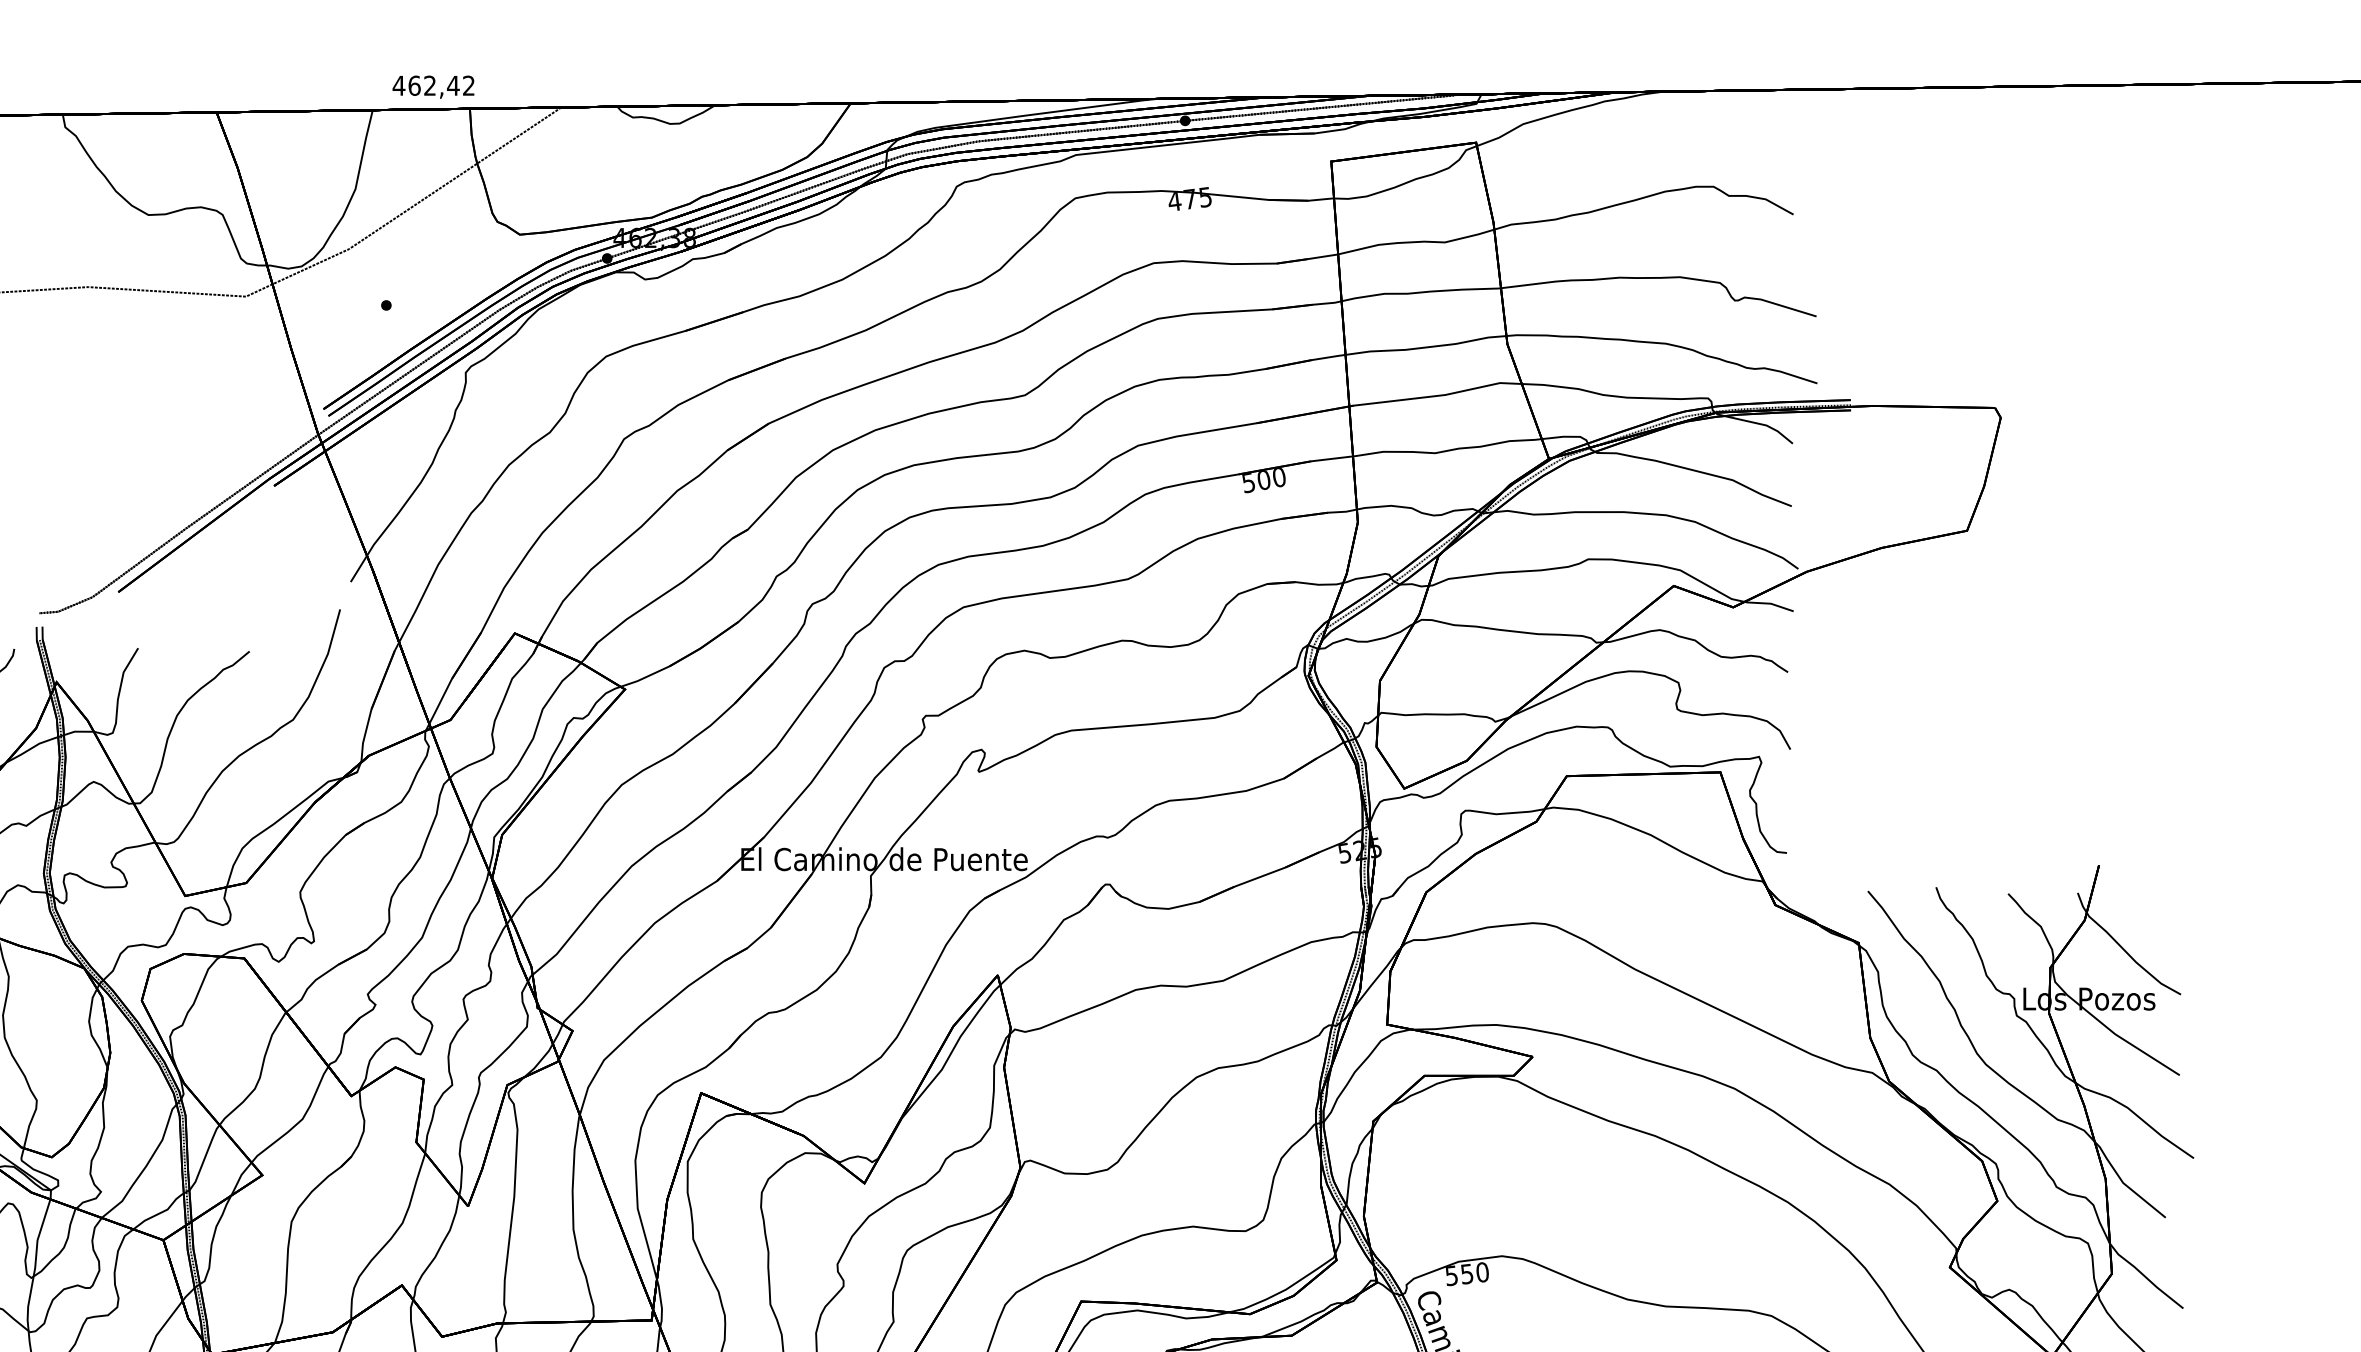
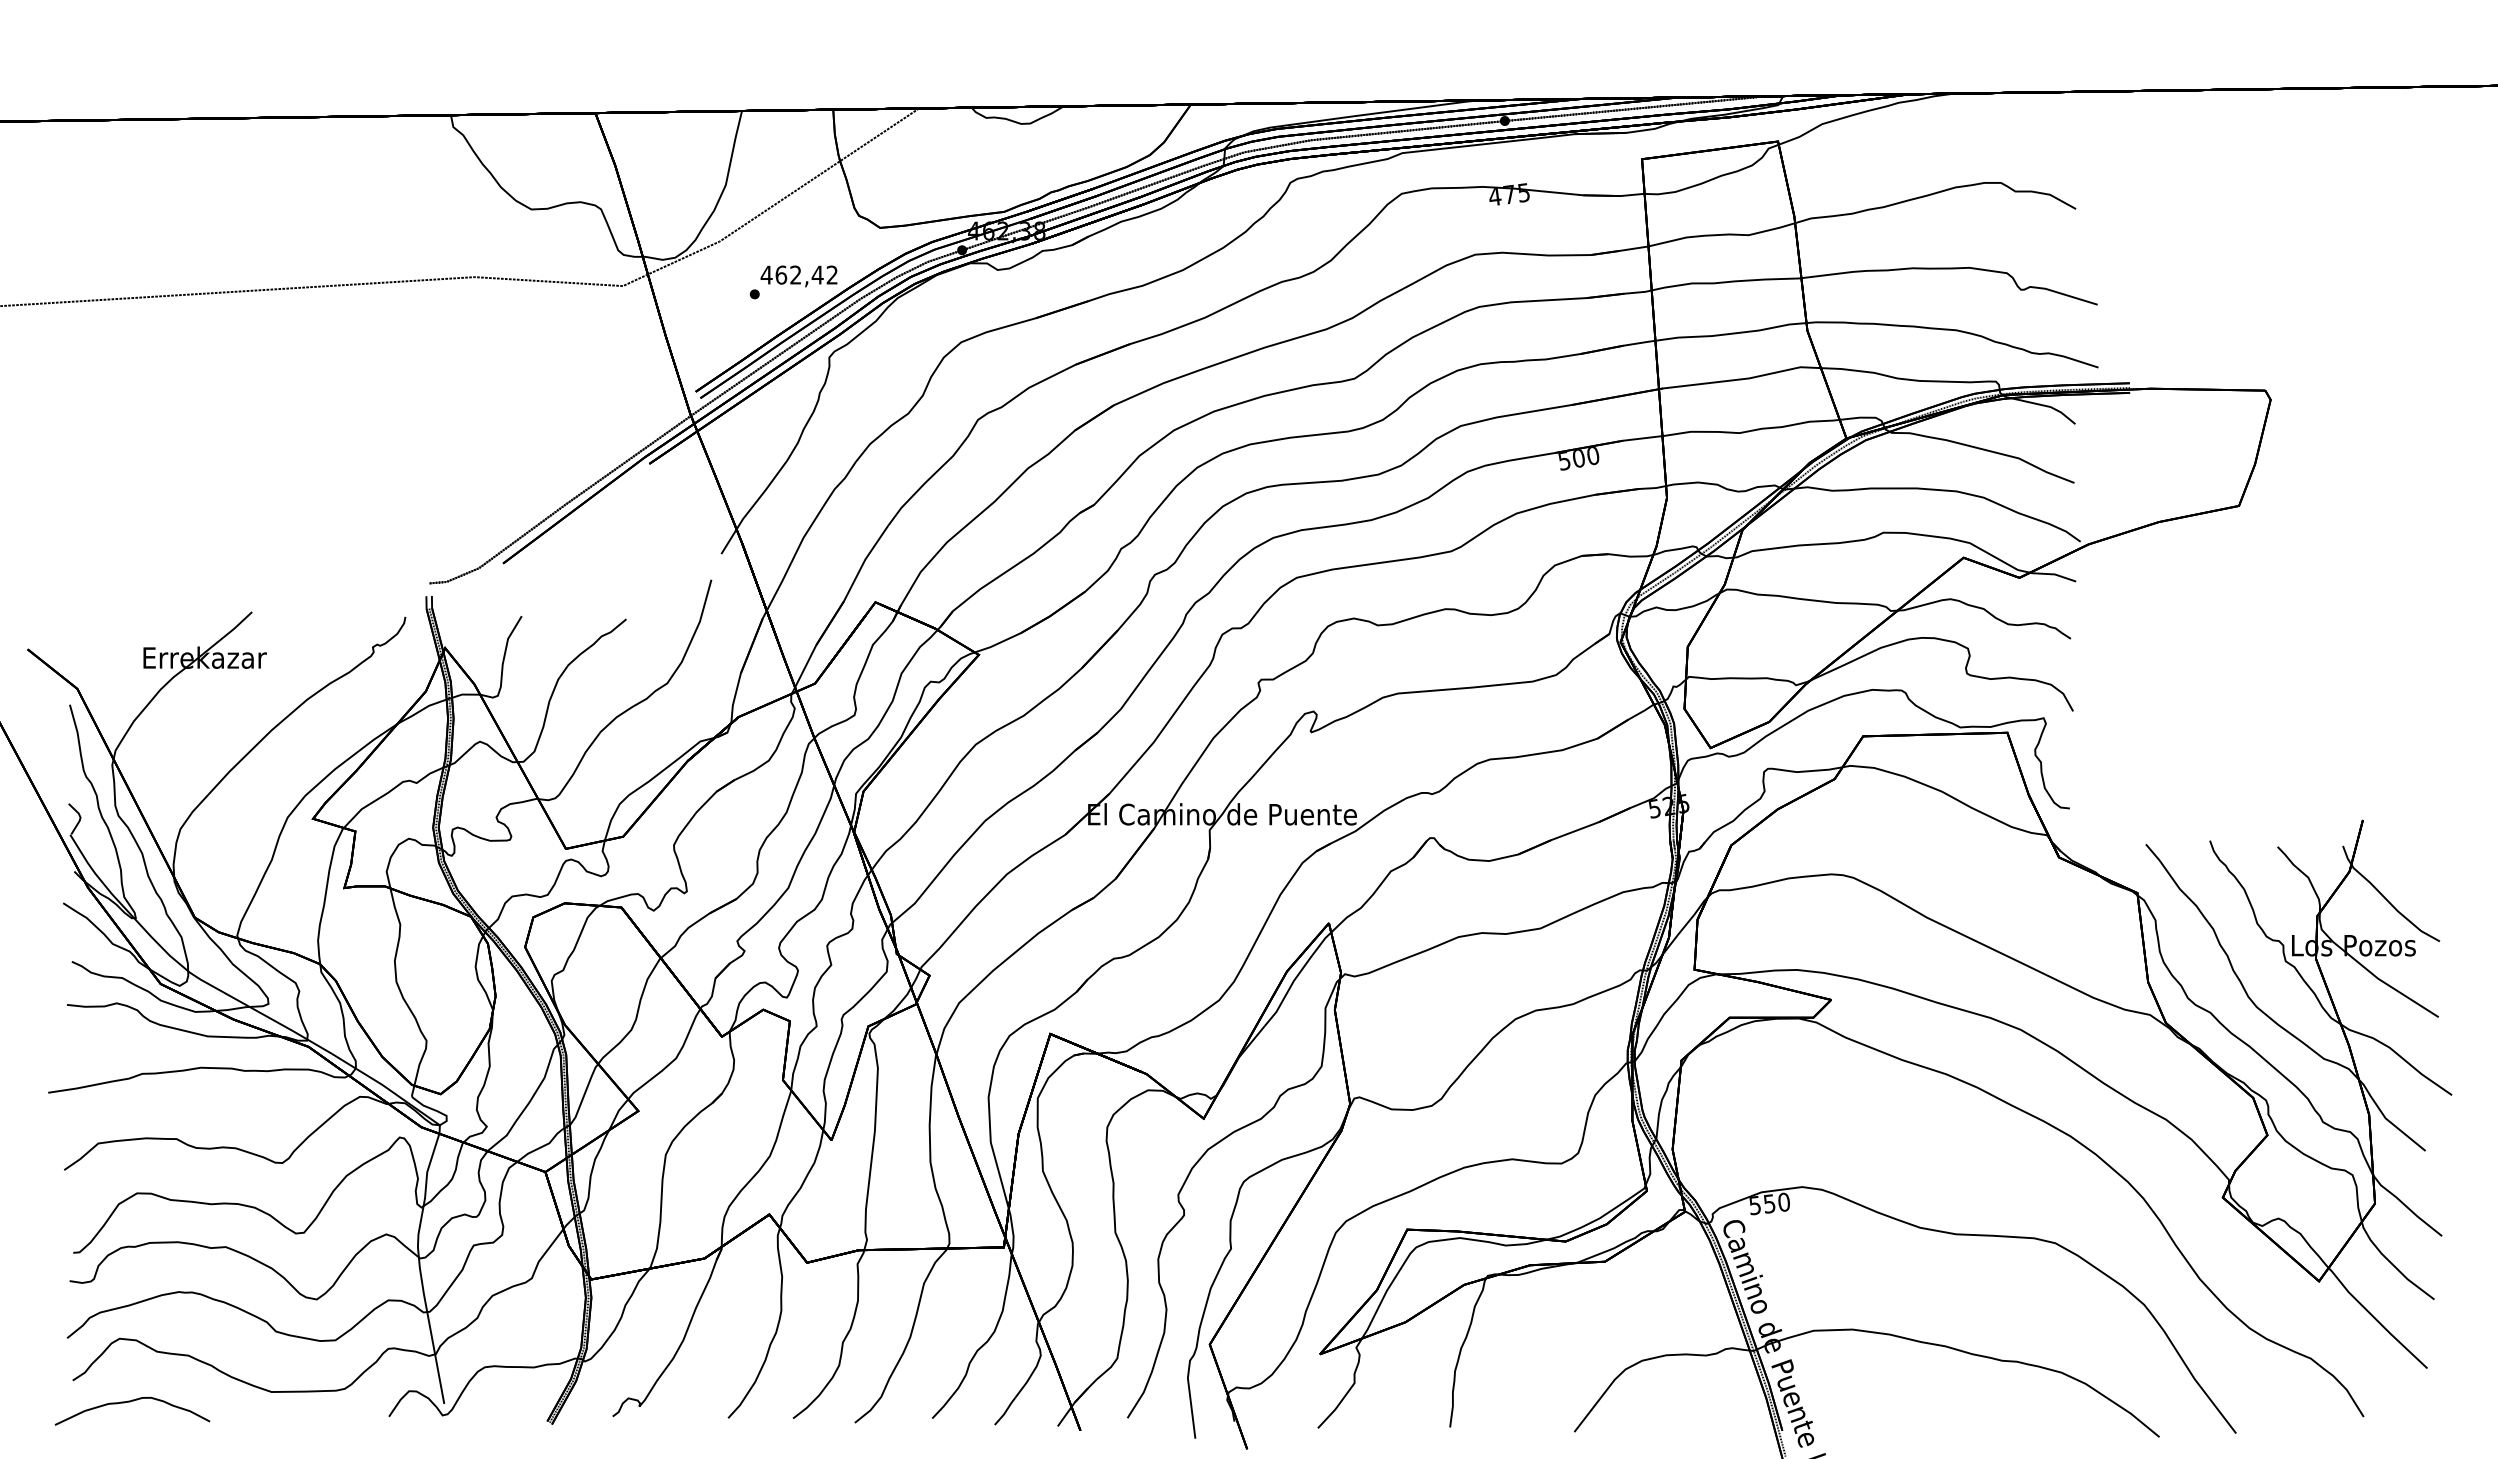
text: (432, 87) -> (798, 276), moved

